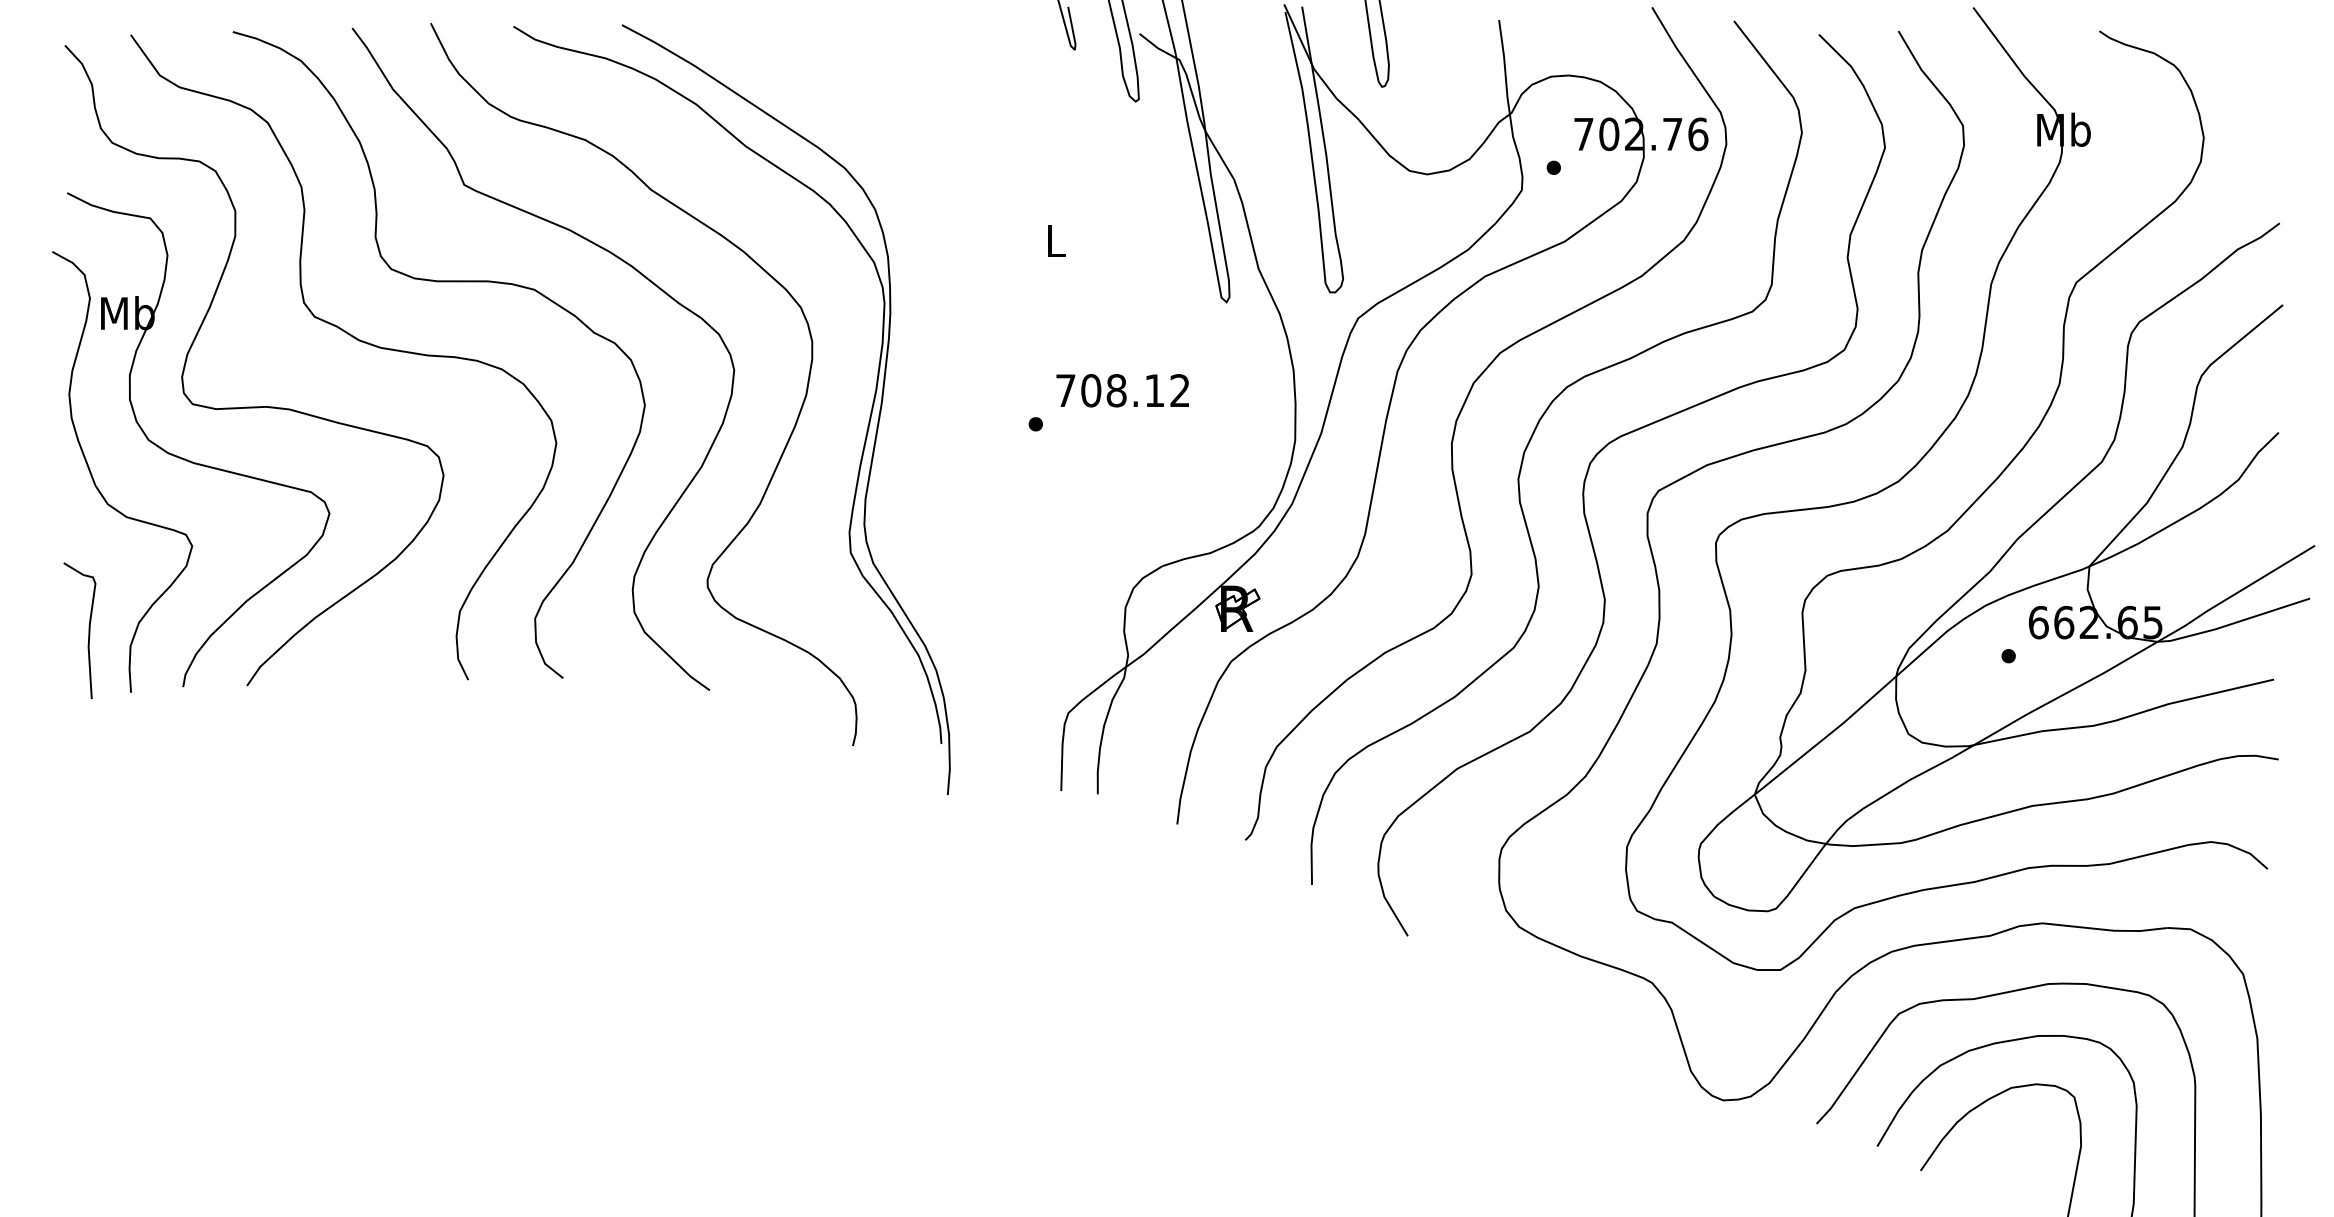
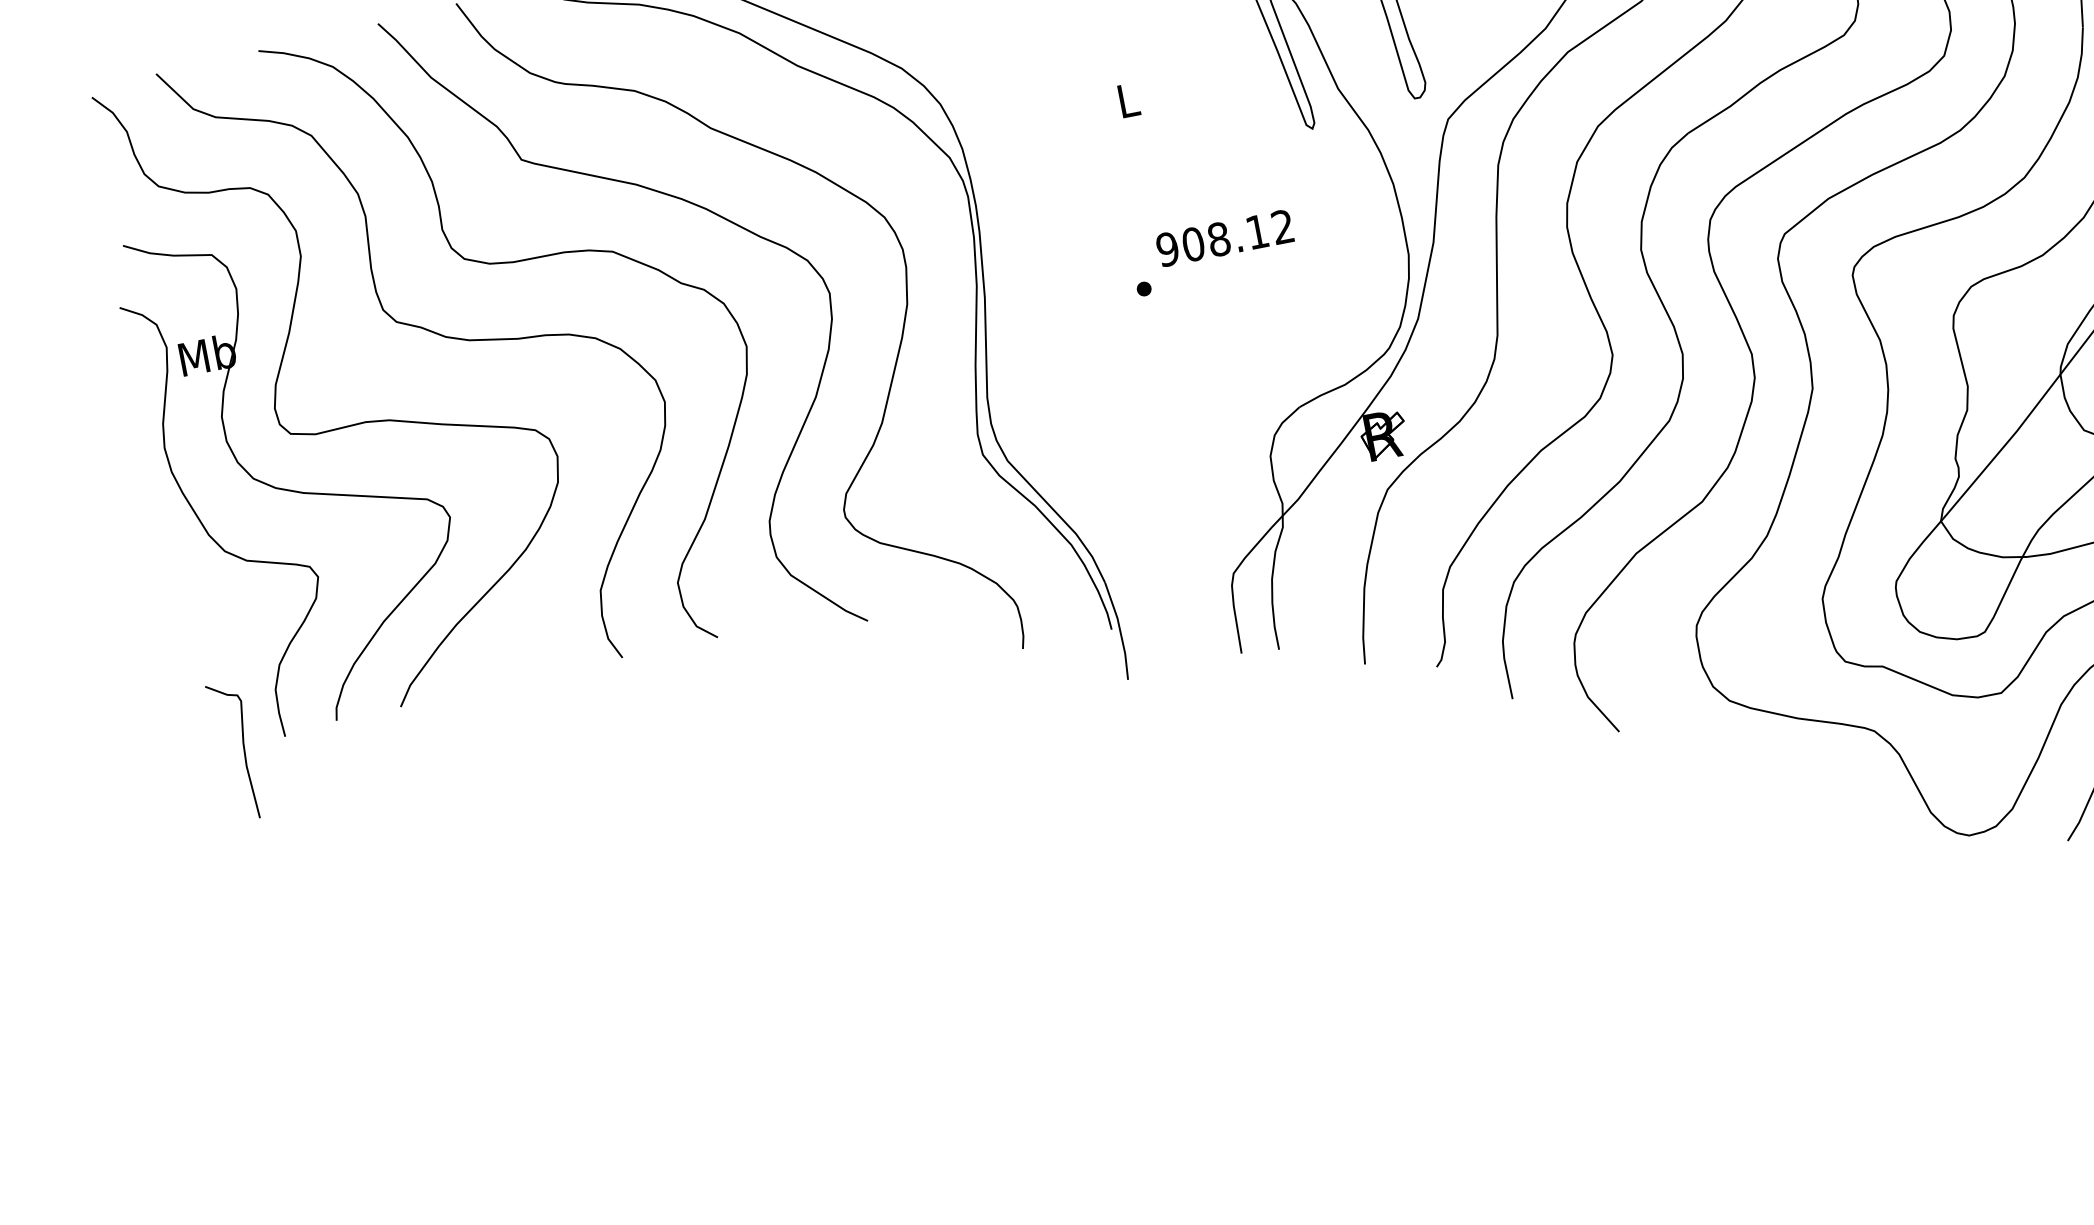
text: (1065, 390) -> (1167, 249), 708.12 -> 908.12
curve: (88, 630) -> (243, 749), moved

